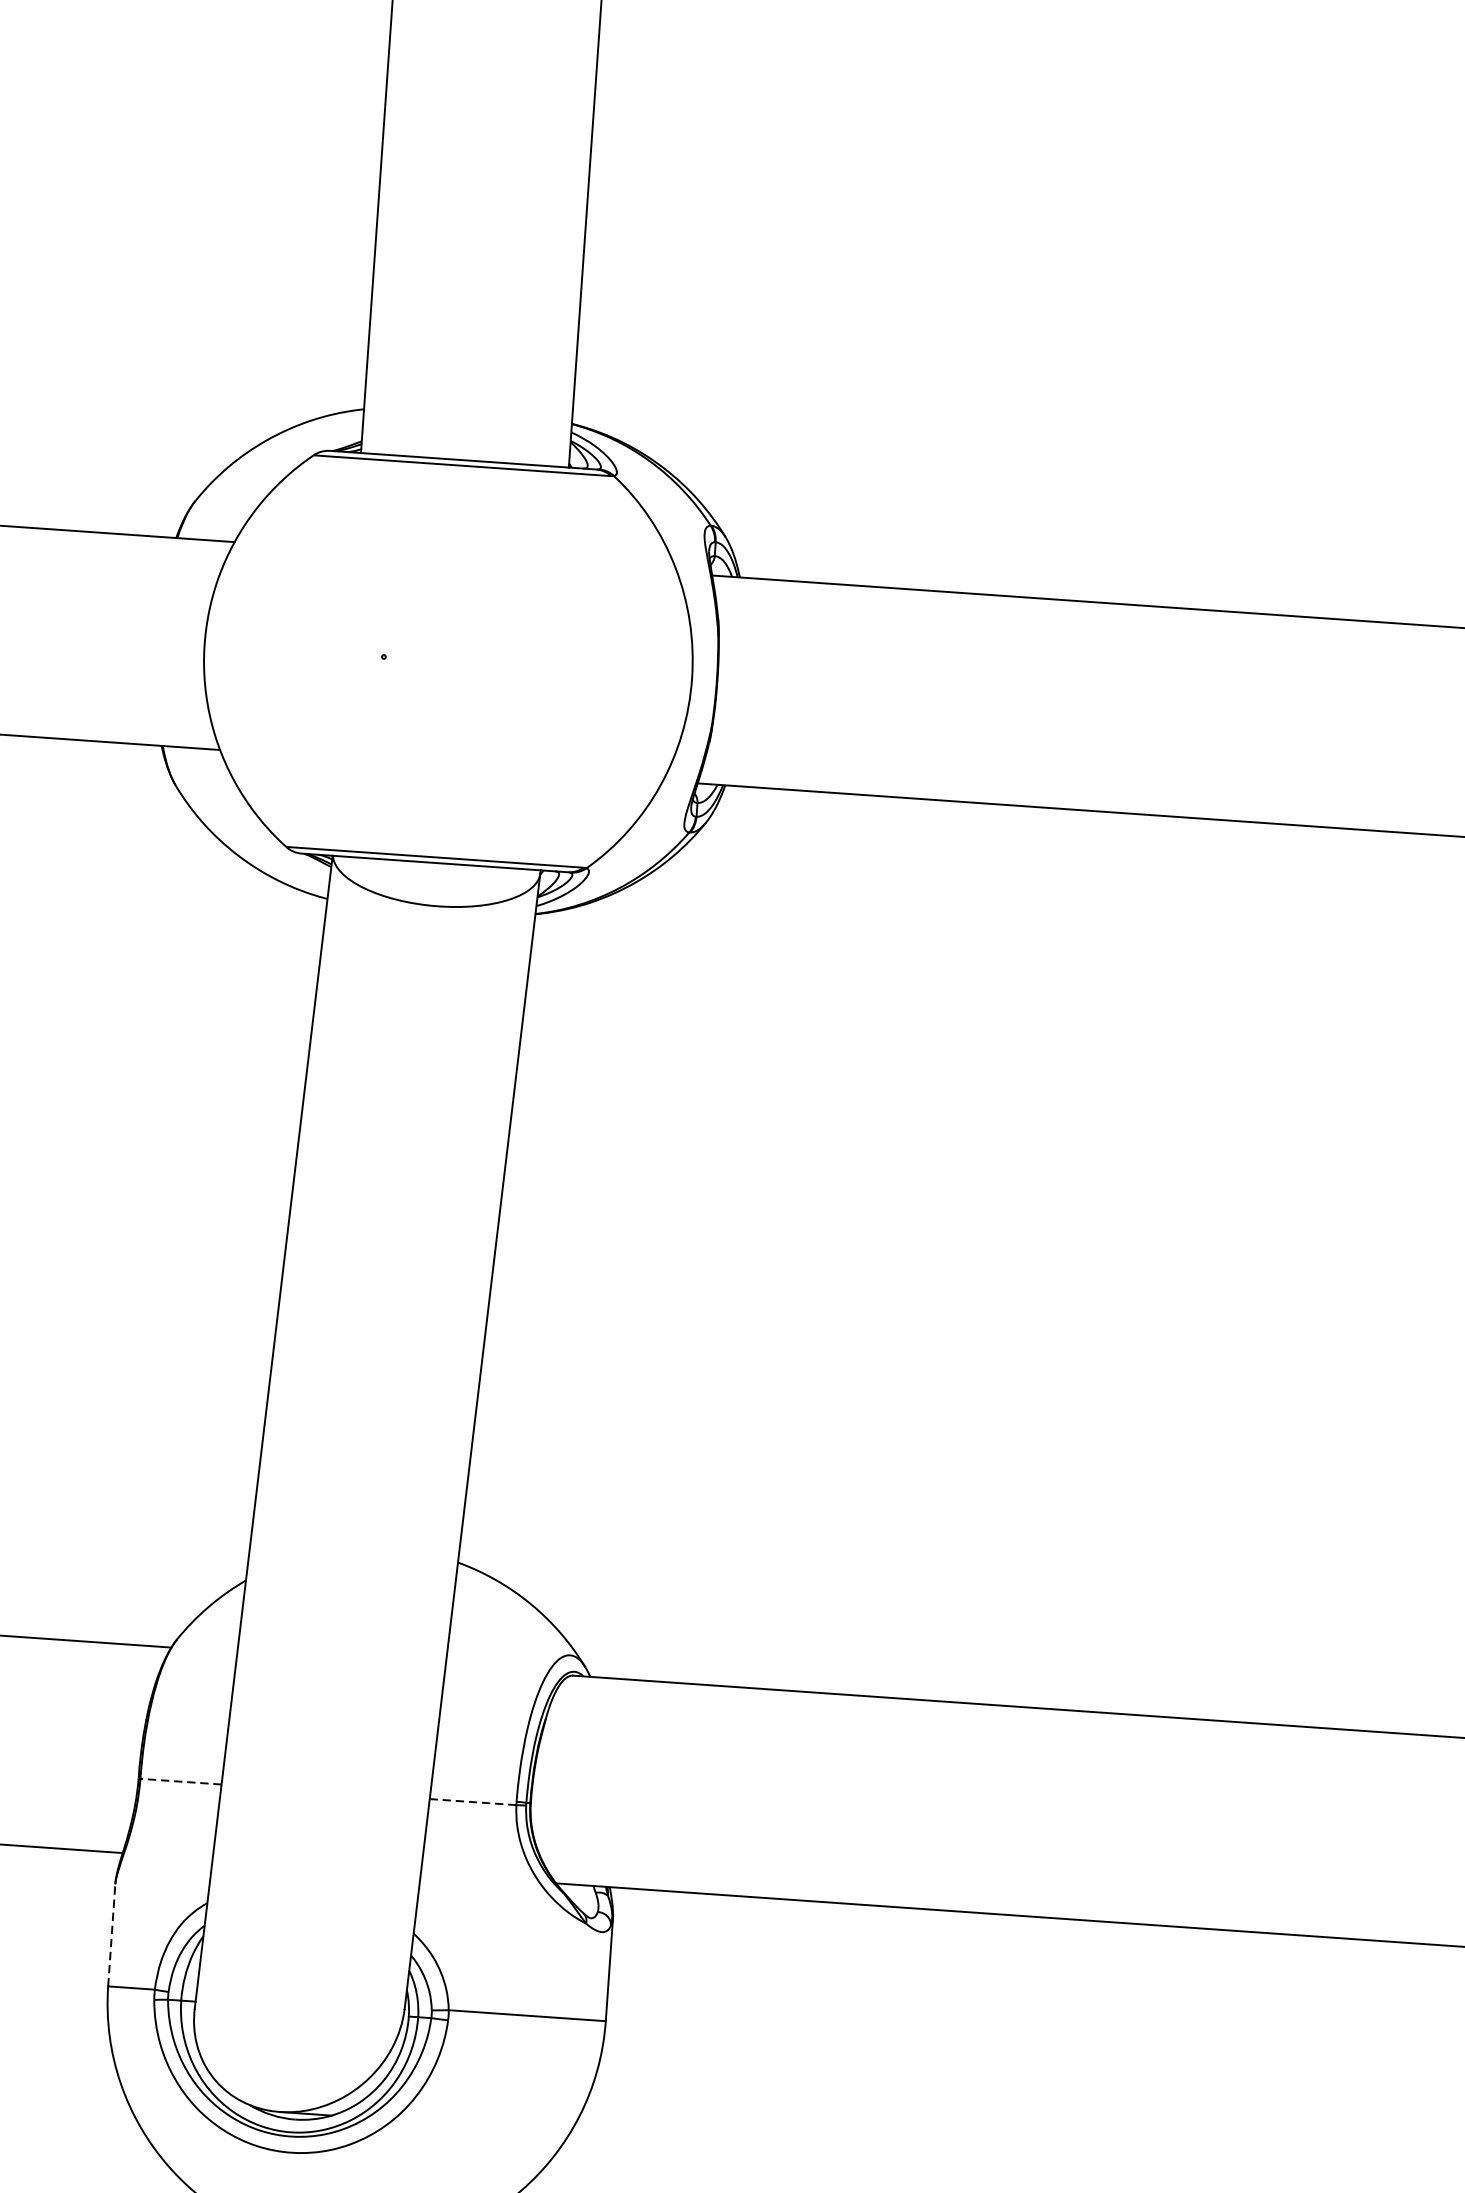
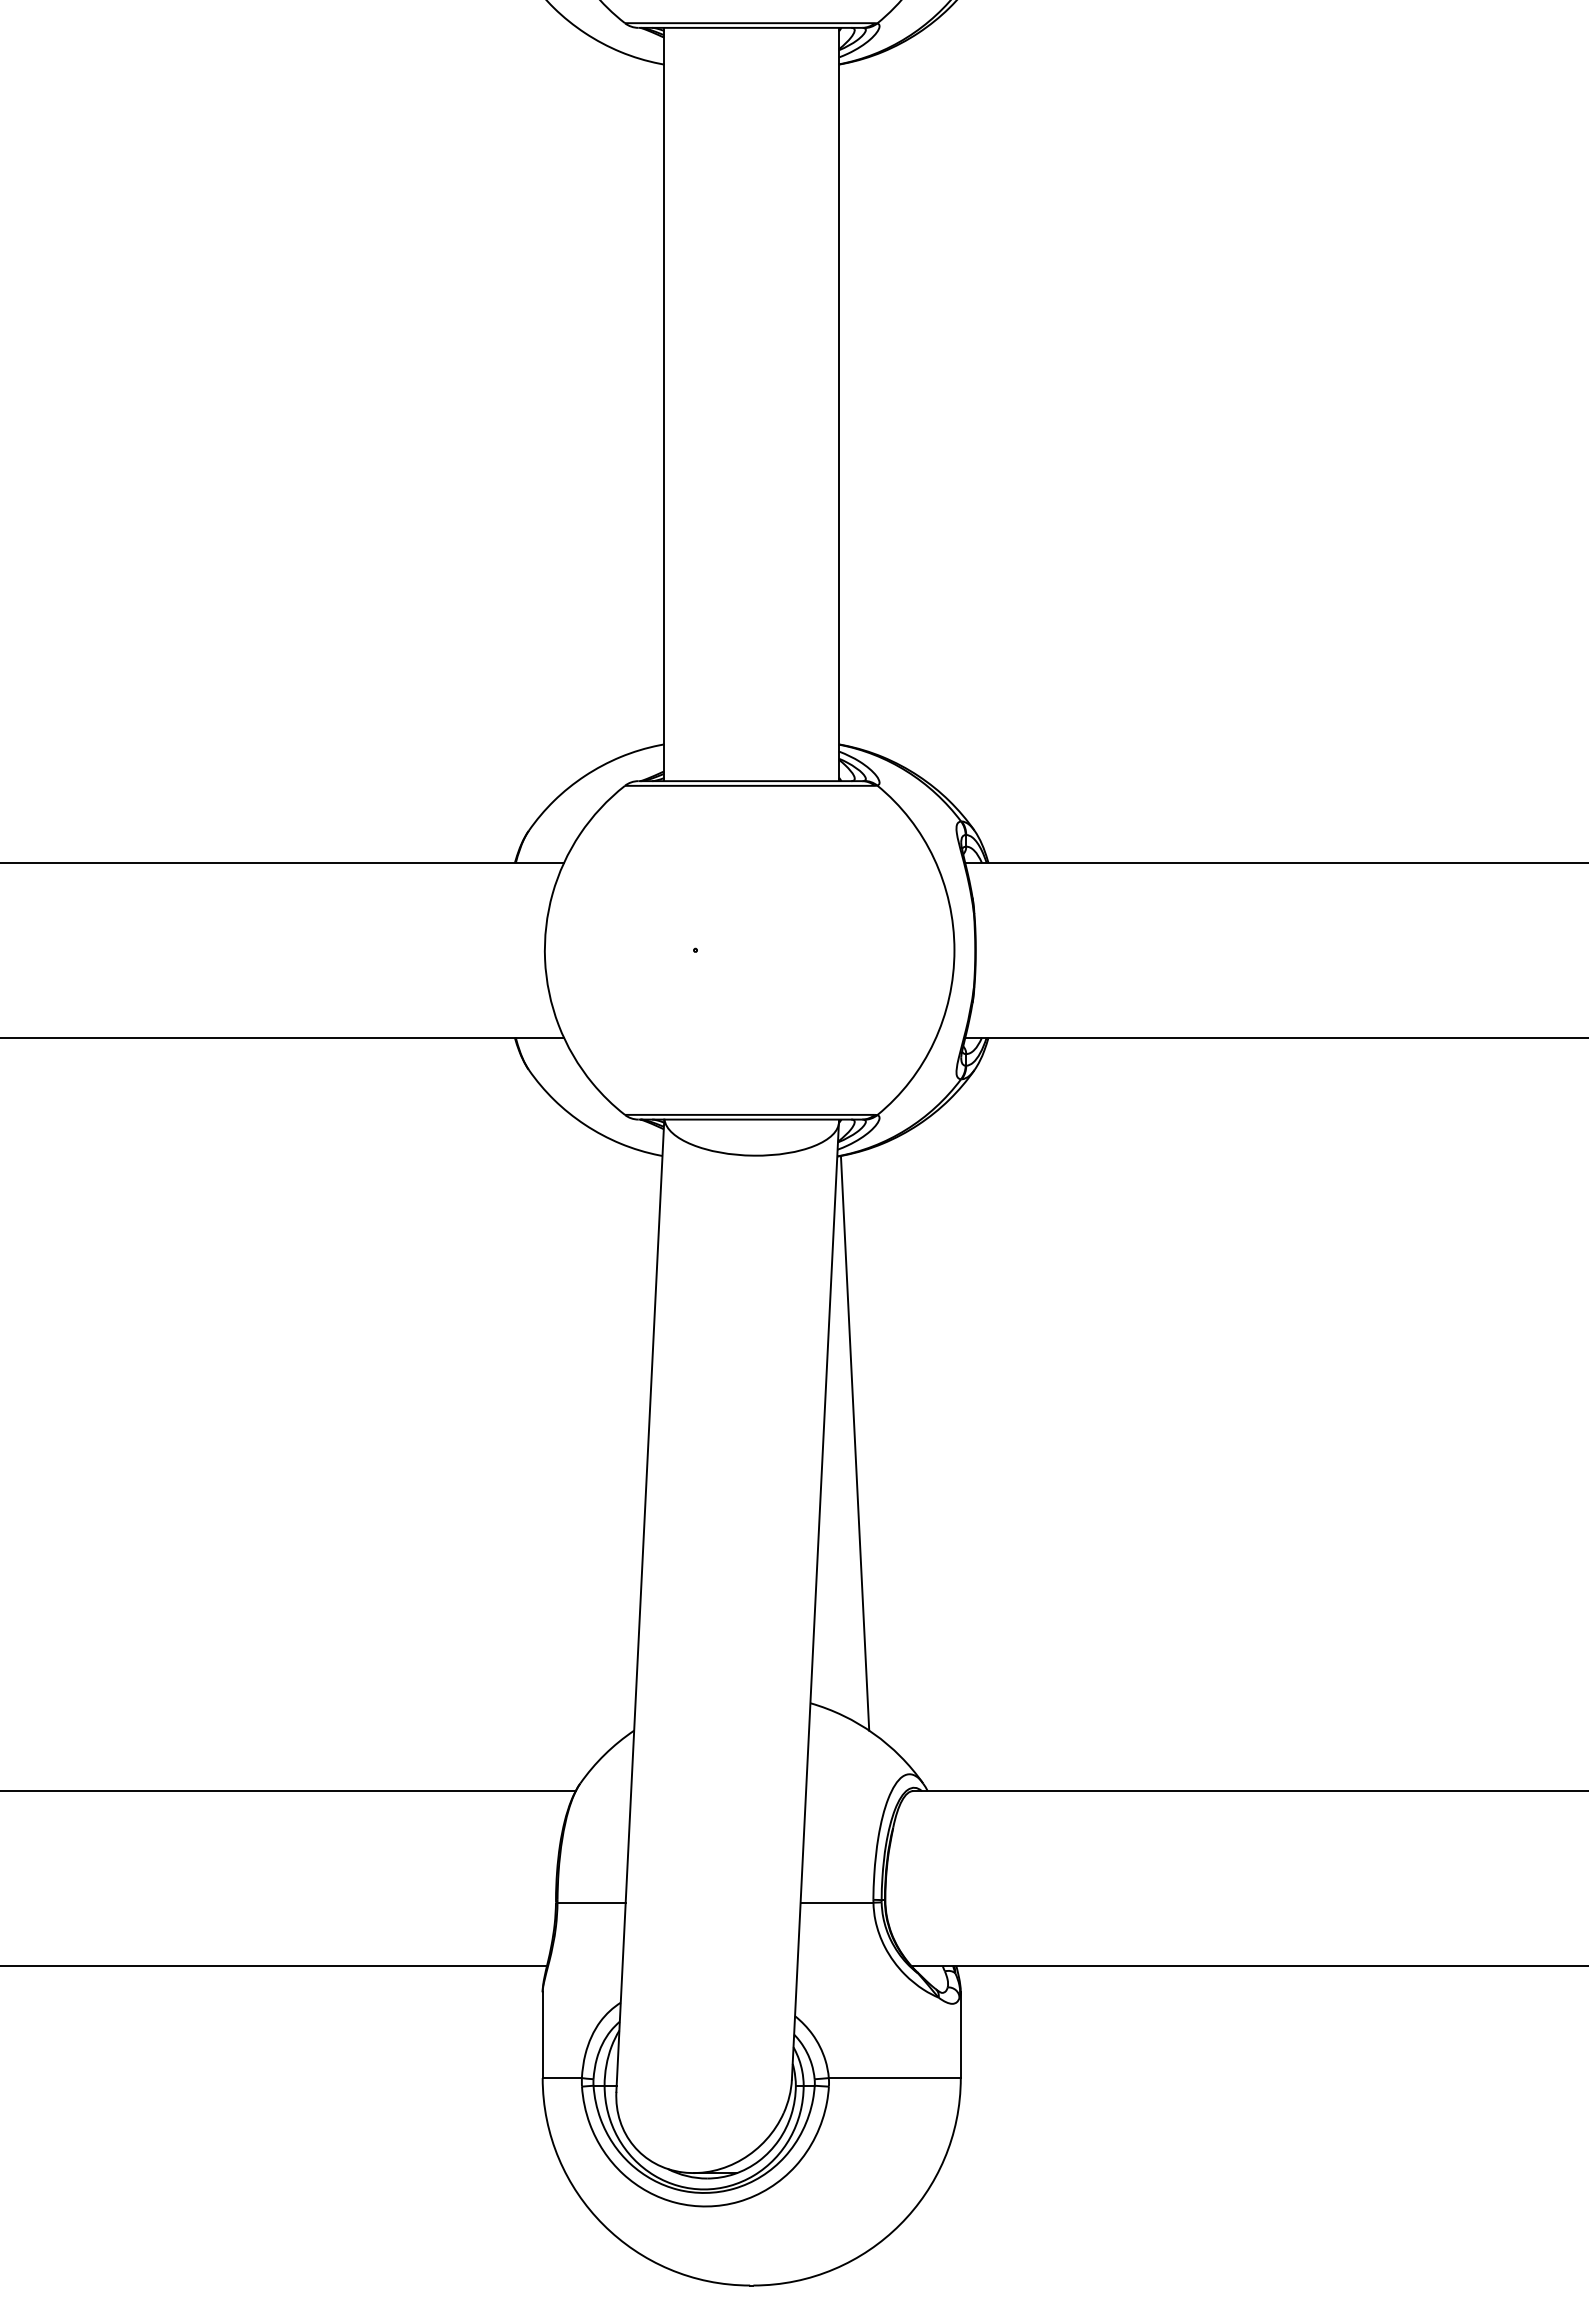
line: (532, 1255) -> (854, 1442), added
line: (180, 1781) -> (591, 1902), dashed -> solid
line: (472, 1801) -> (836, 1902), dashed -> solid
line: (111, 1935) -> (542, 2035), dashed -> solid

